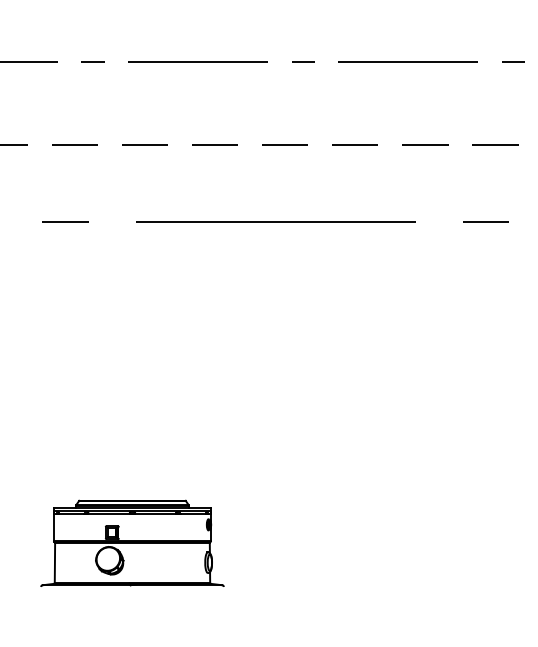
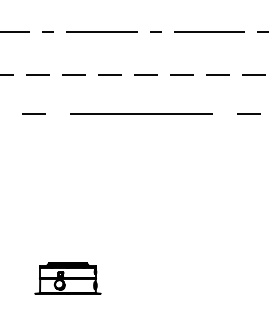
part: (131, 542) -> (67, 278), size x0.7

